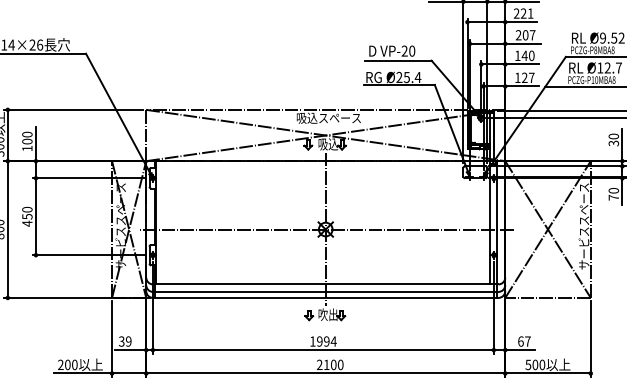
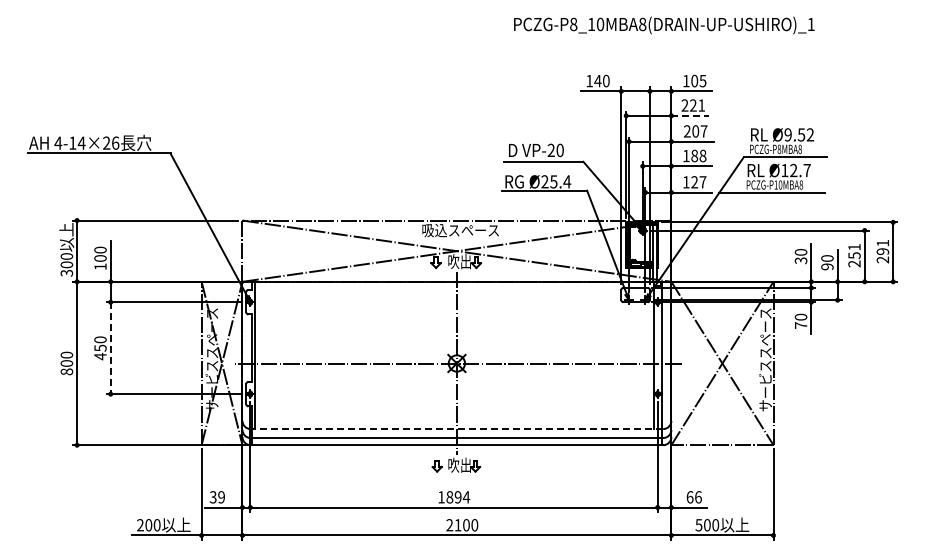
line: (521, 21) -> (690, 115), solid -> dashed
text: (527, 55) -> (698, 155), 140 -> 188
text: (327, 144) -> (459, 261), 吸込 -> 吹出
line: (35, 216) -> (110, 348), solid -> dashed
line: (325, 284) -> (456, 429), solid -> dashed
text: (319, 341) -> (449, 497), 1994 -> 1894
text: (527, 341) -> (698, 497), 67 -> 66

